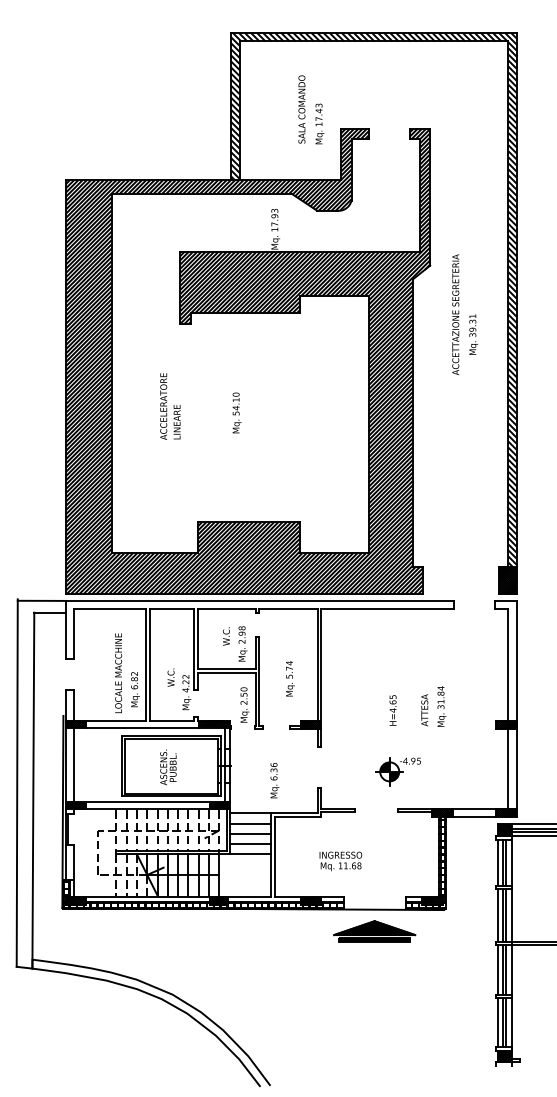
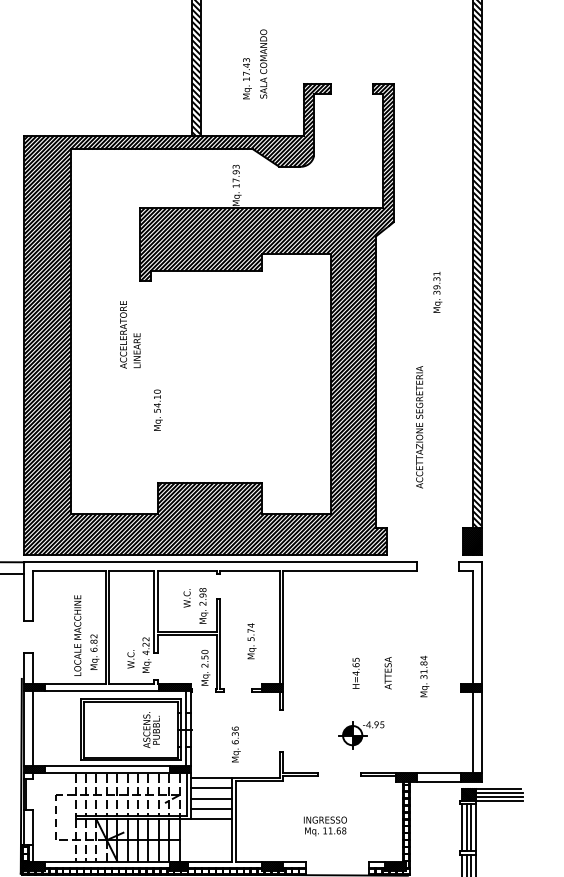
text: (319, 123) -> (247, 78), moved
text: (455, 314) -> (419, 427), moved
text: (170, 406) -> (130, 334), moved
text: (236, 412) -> (157, 409), moved
text: (170, 677) -> (130, 659), moved
text: (441, 706) -> (424, 676), moved
text: (168, 767) -> (151, 730), moved
text: (340, 861) -> (325, 826), moved

